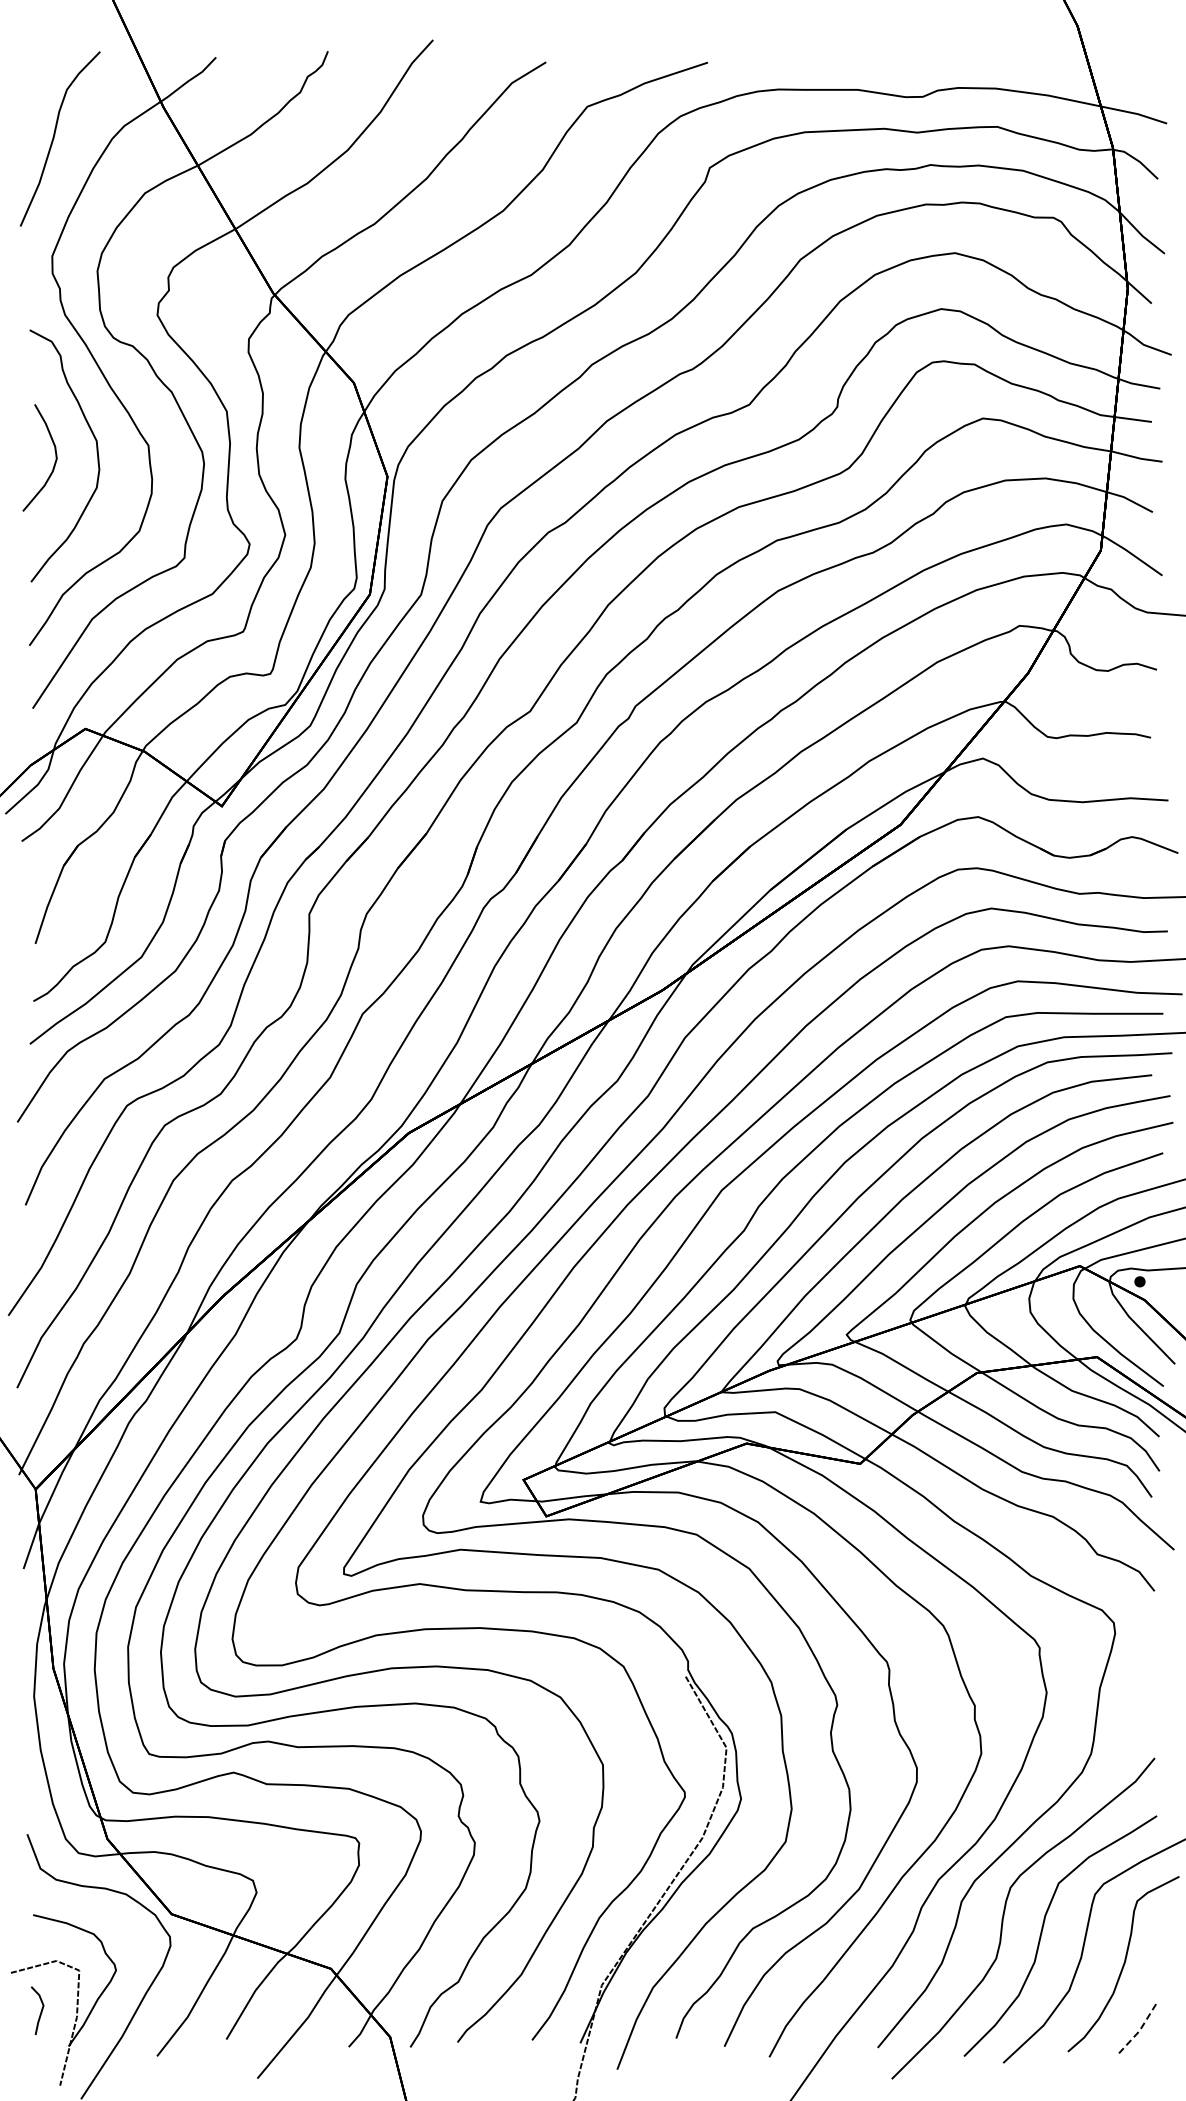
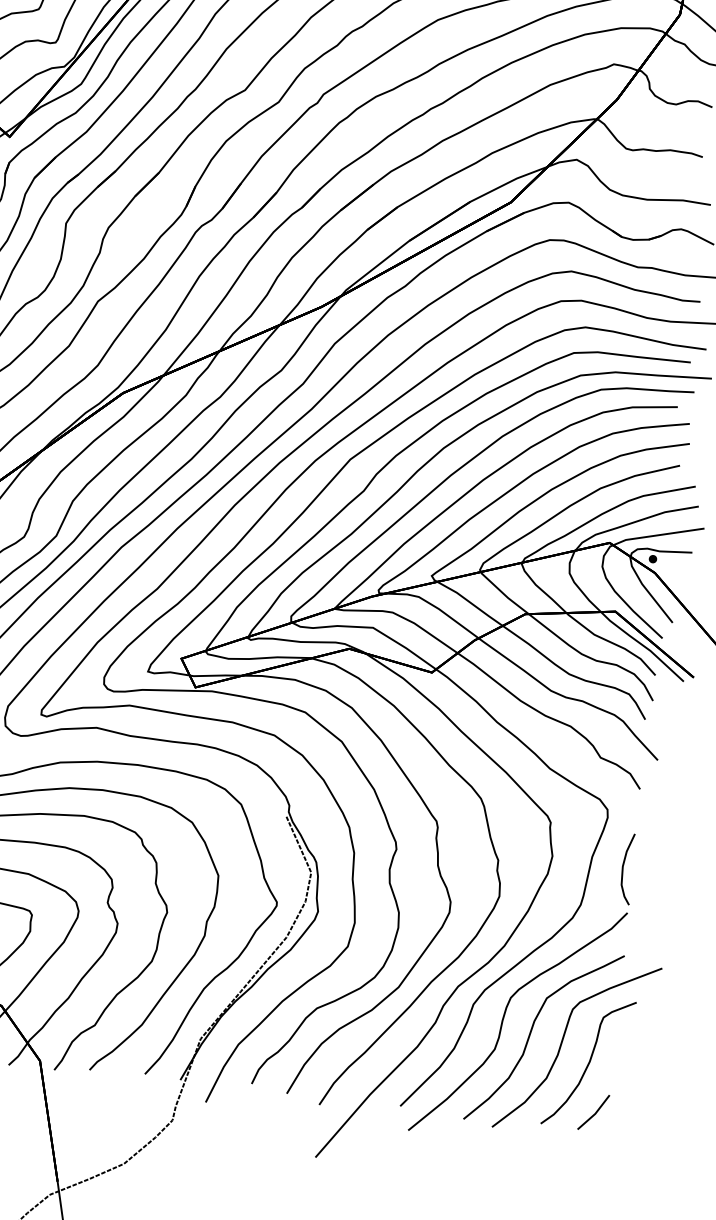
curve: (1143, 1699) -> (623, 868), added
line: (1139, 2031) -> (595, 1114), dashed -> solid

